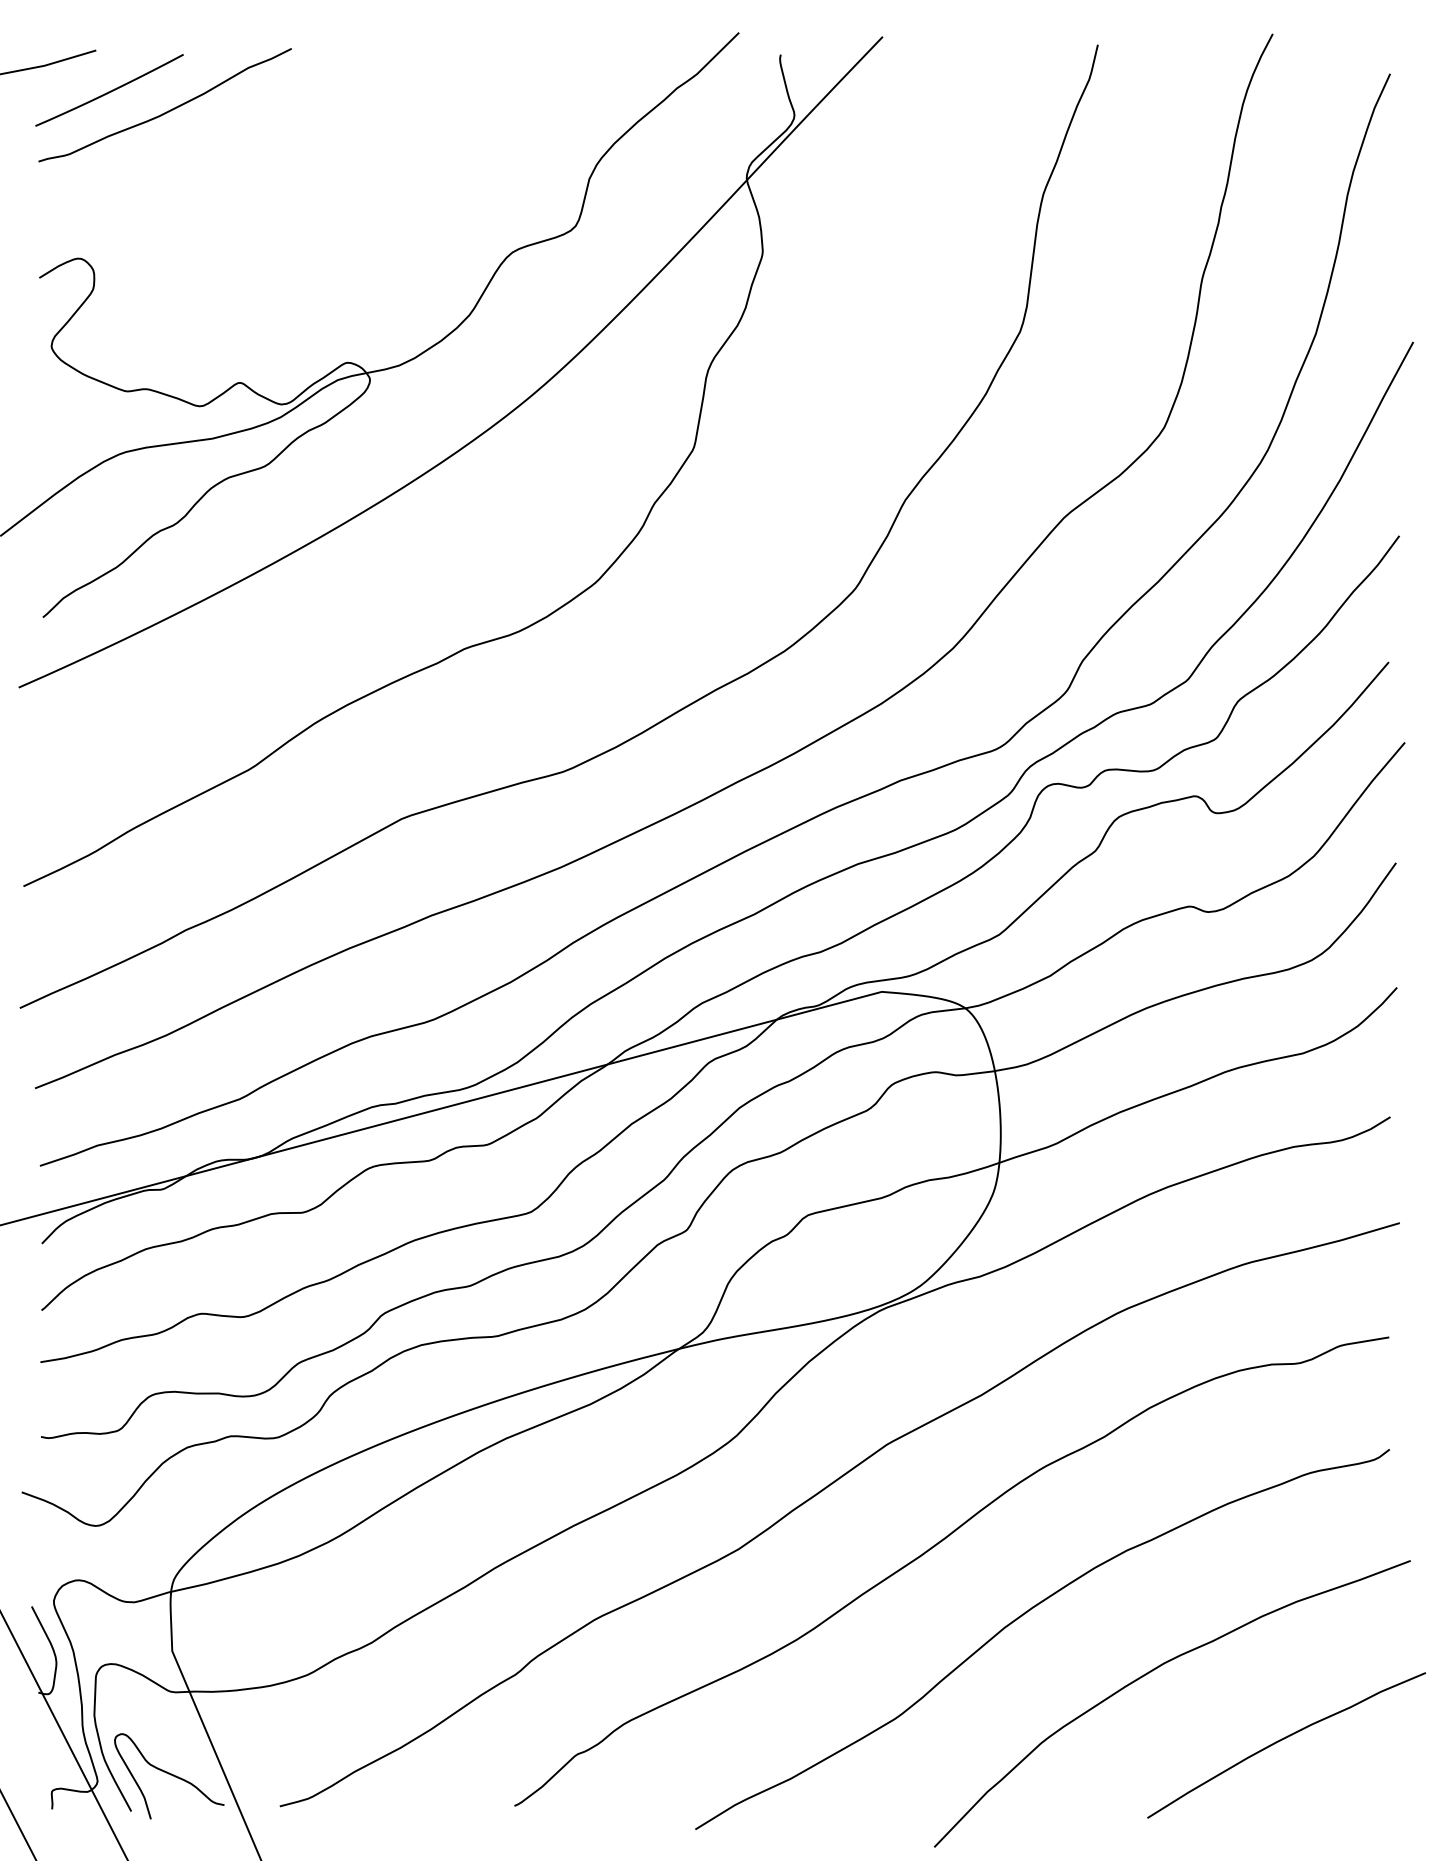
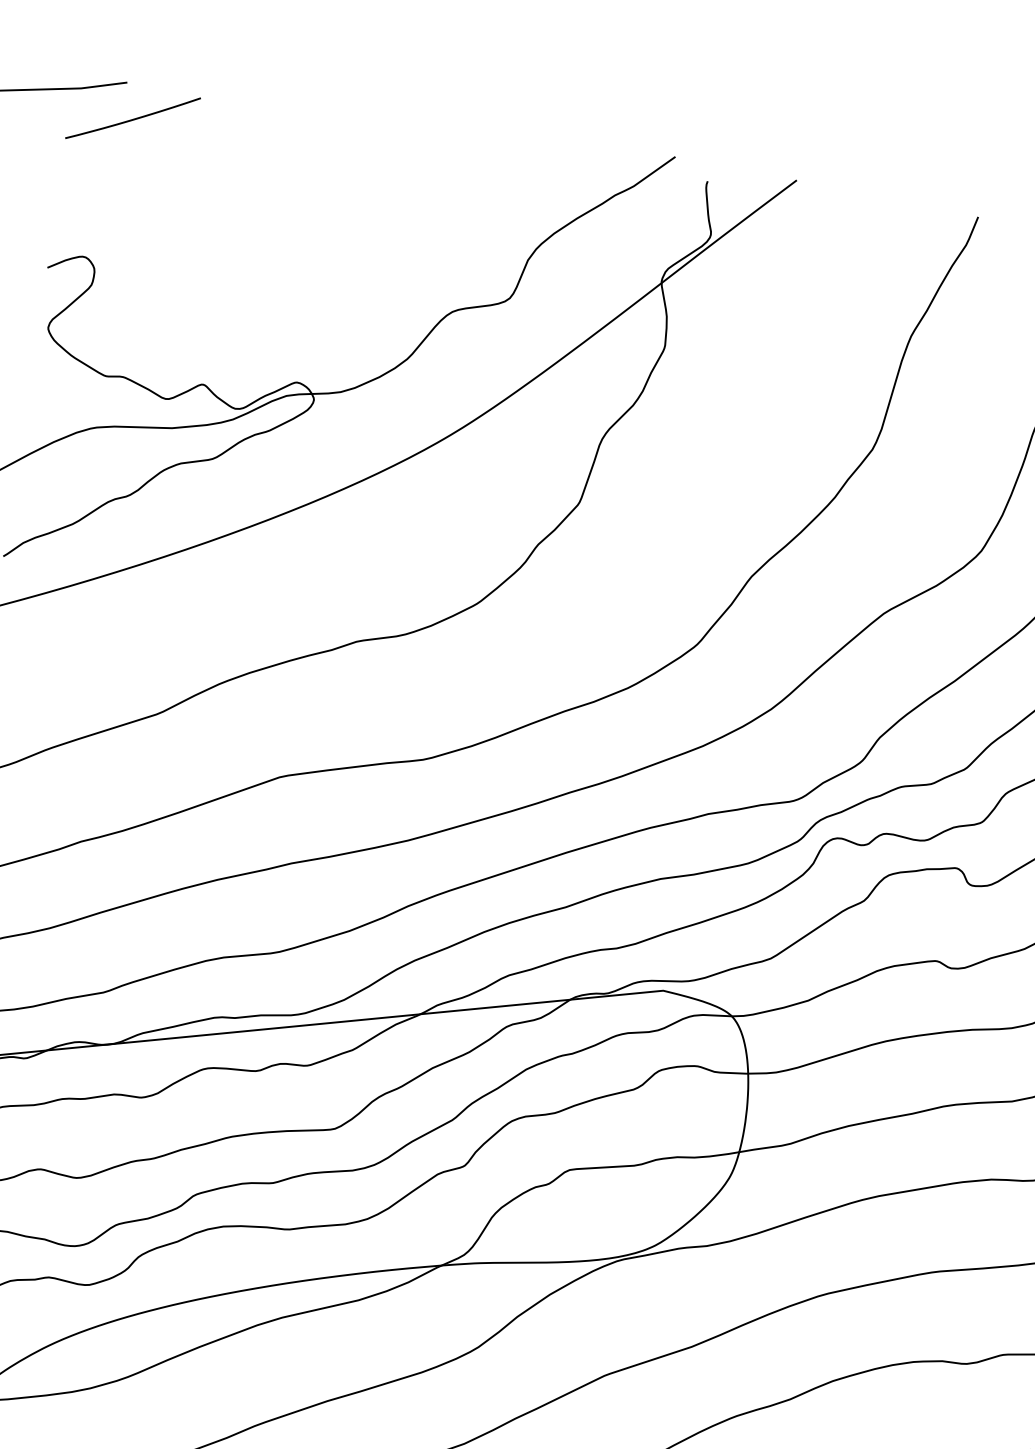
curve: (166, 111) -> (178, 144), removed

